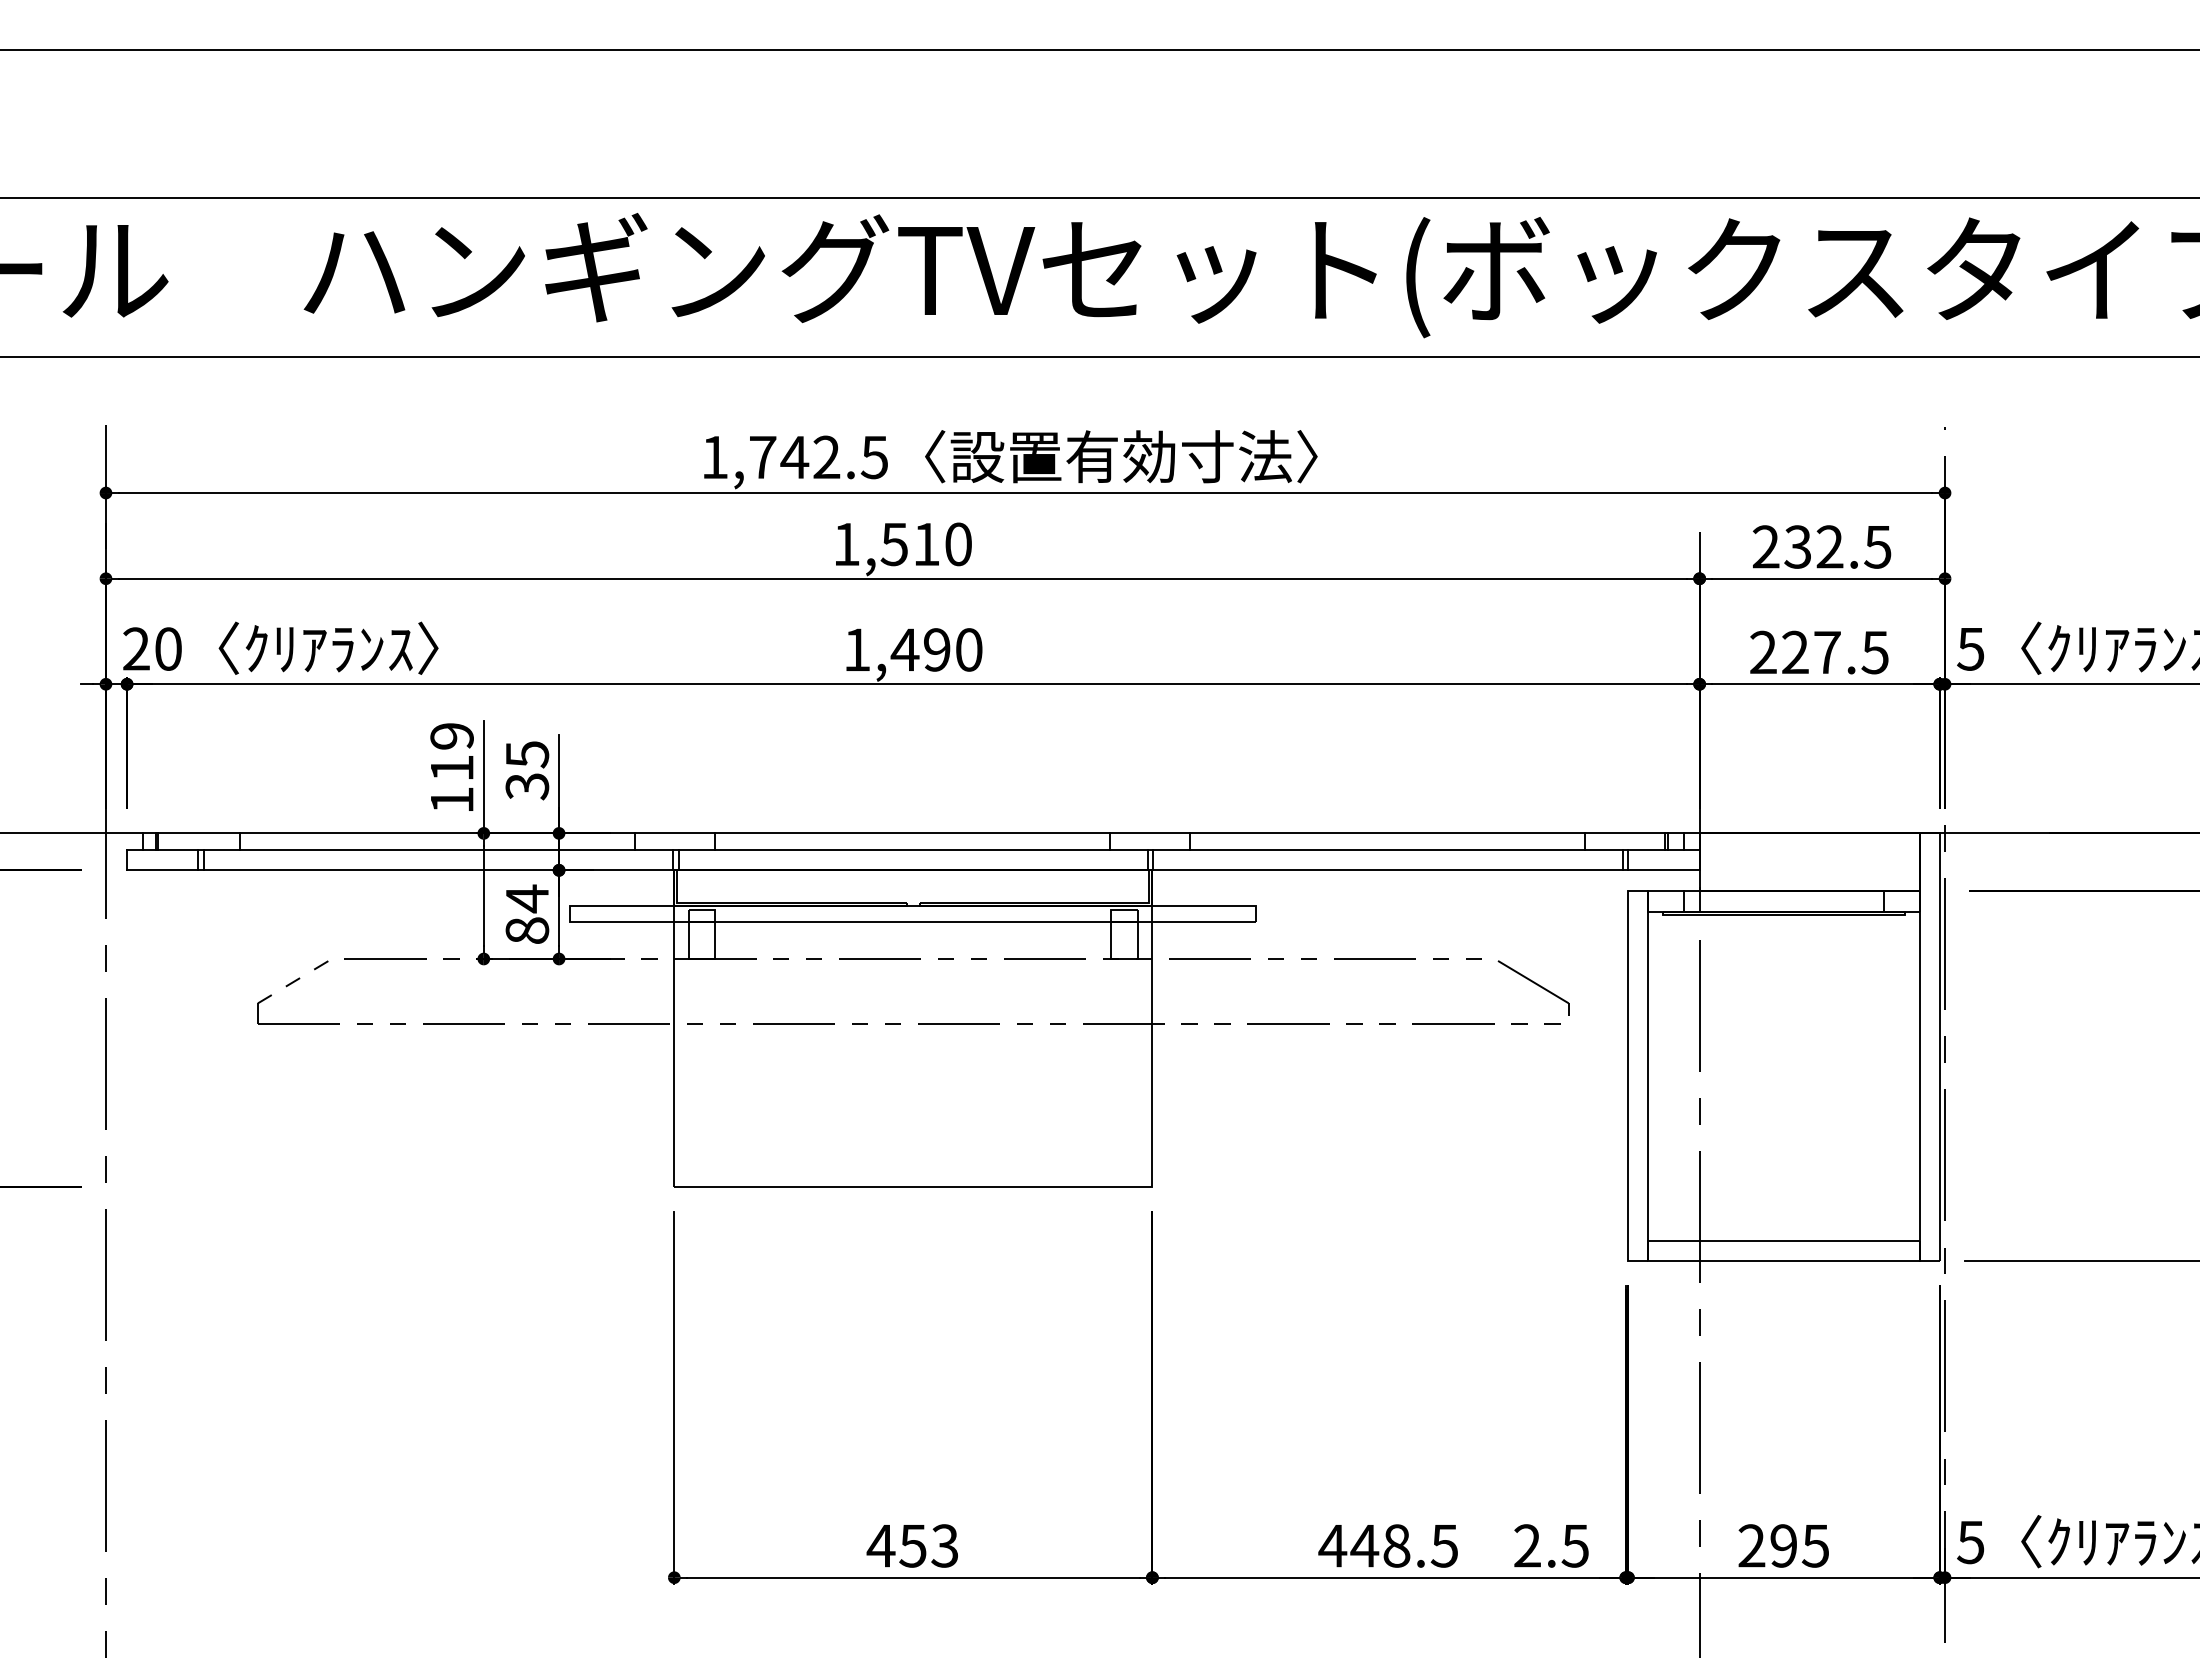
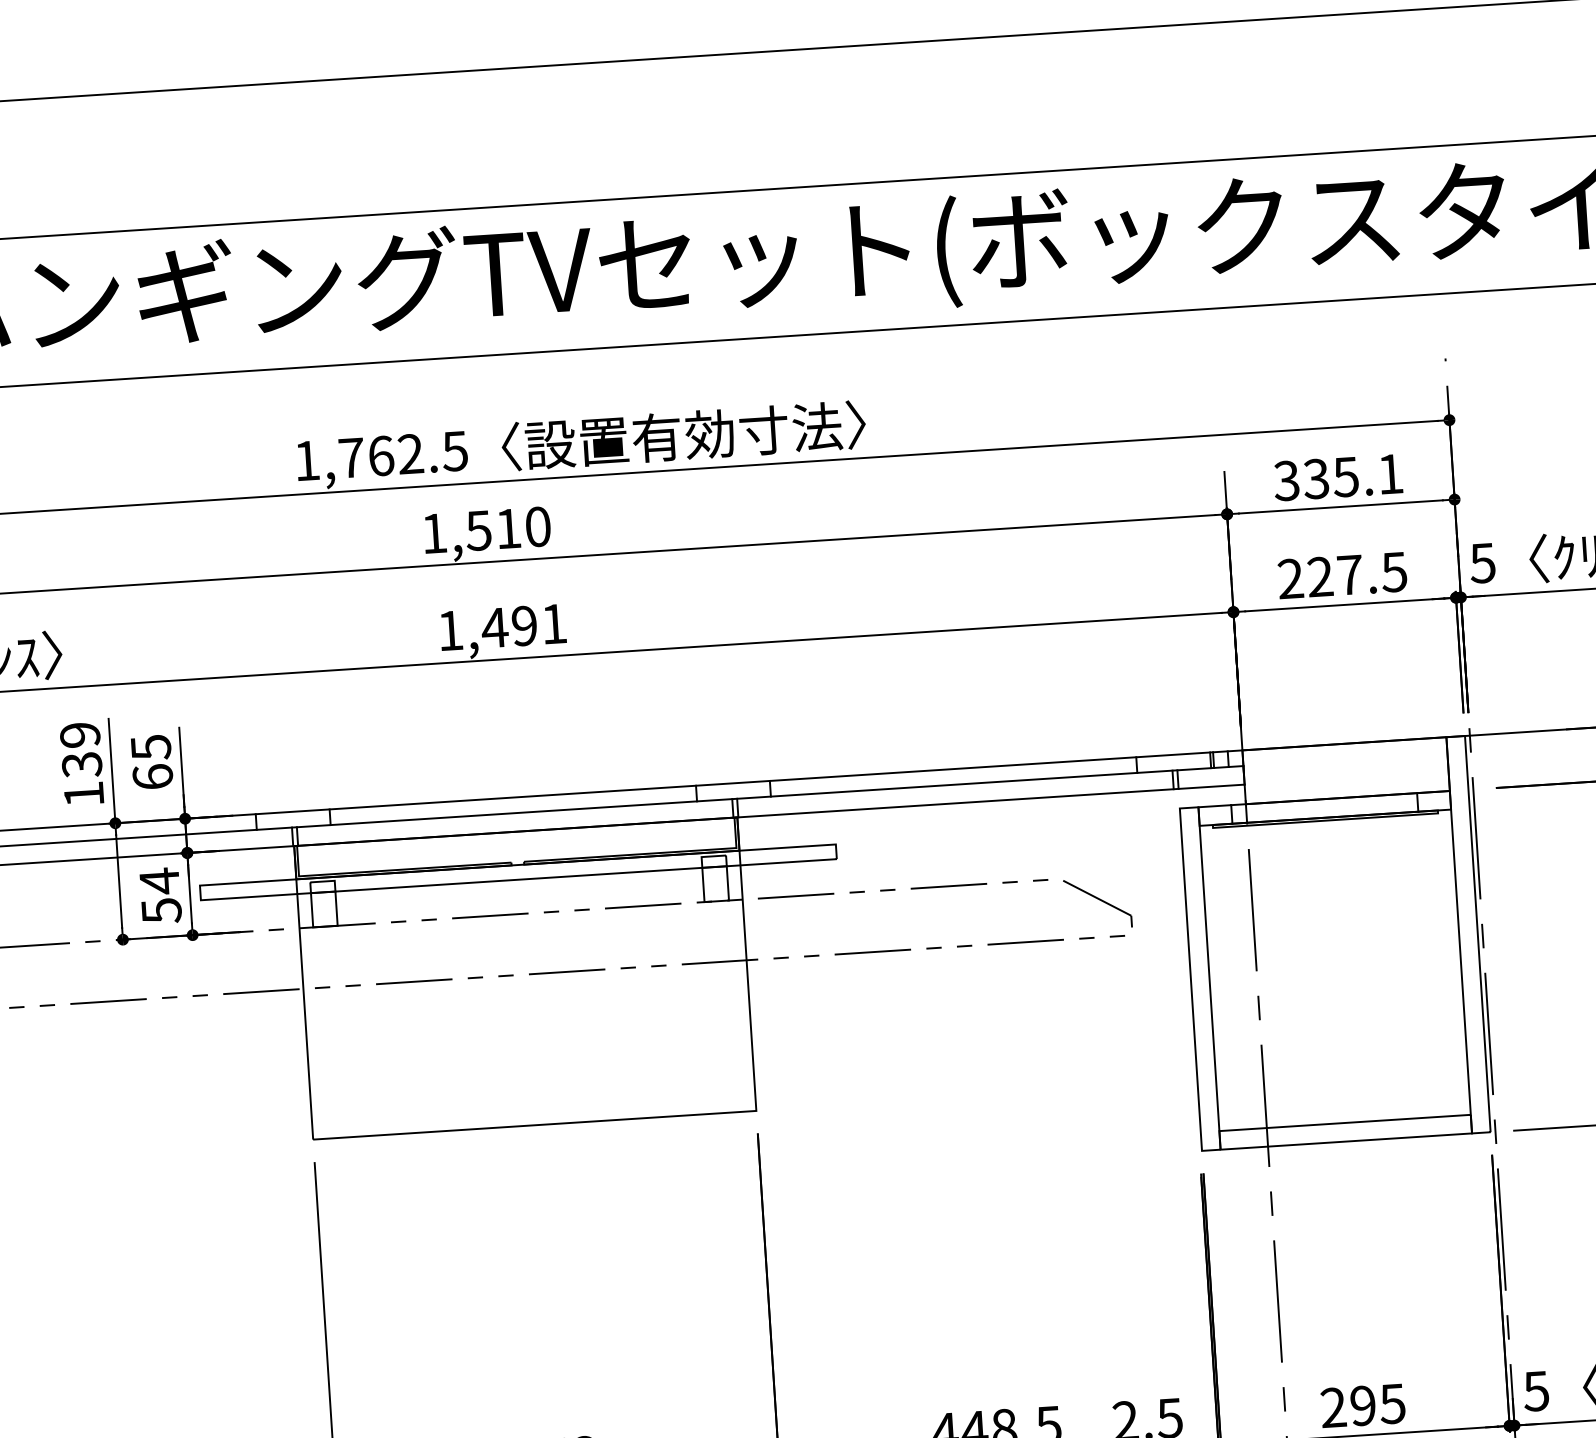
text: (794, 457) -> (380, 456), 1,742.5 -> 1,762.5
text: (1821, 546) -> (1338, 477), 232.5 -> 335.1
text: (969, 649) -> (554, 623), 1,490 -> 1,491
text: (451, 768) -> (81, 765), 119 -> 139
text: (527, 786) -> (153, 777), 35 -> 65
text: (527, 930) -> (161, 910), 84 -> 54

